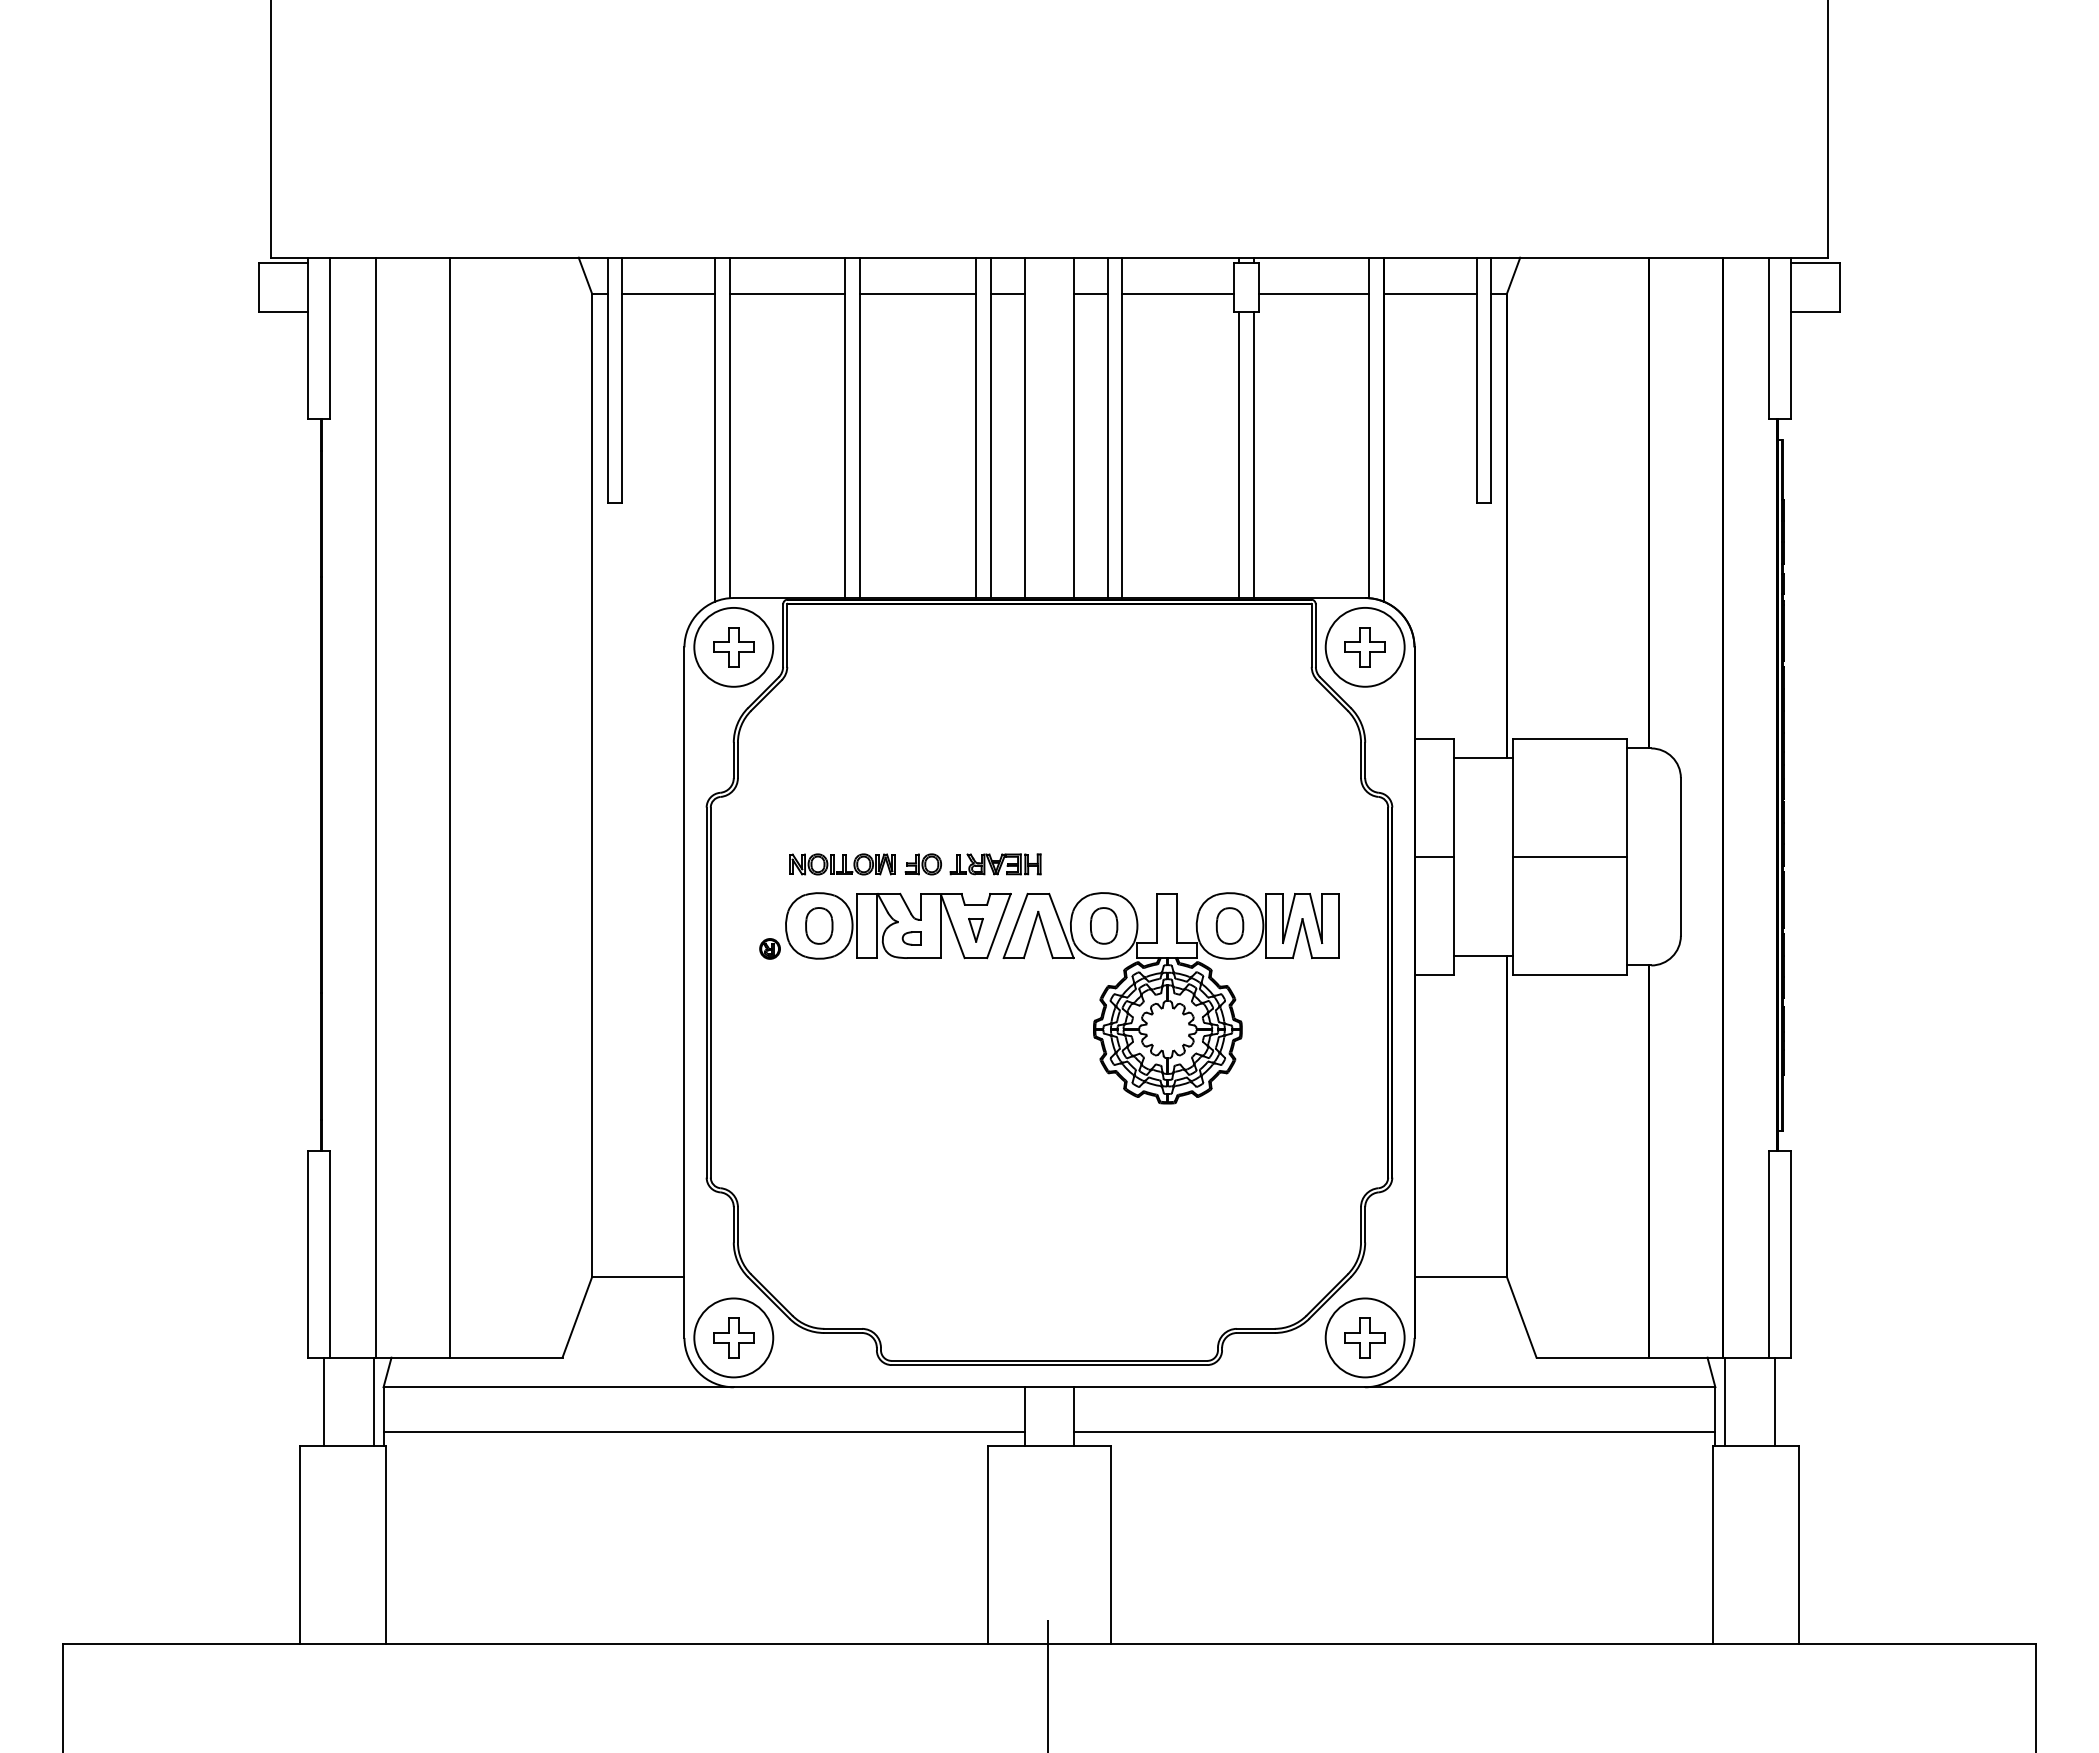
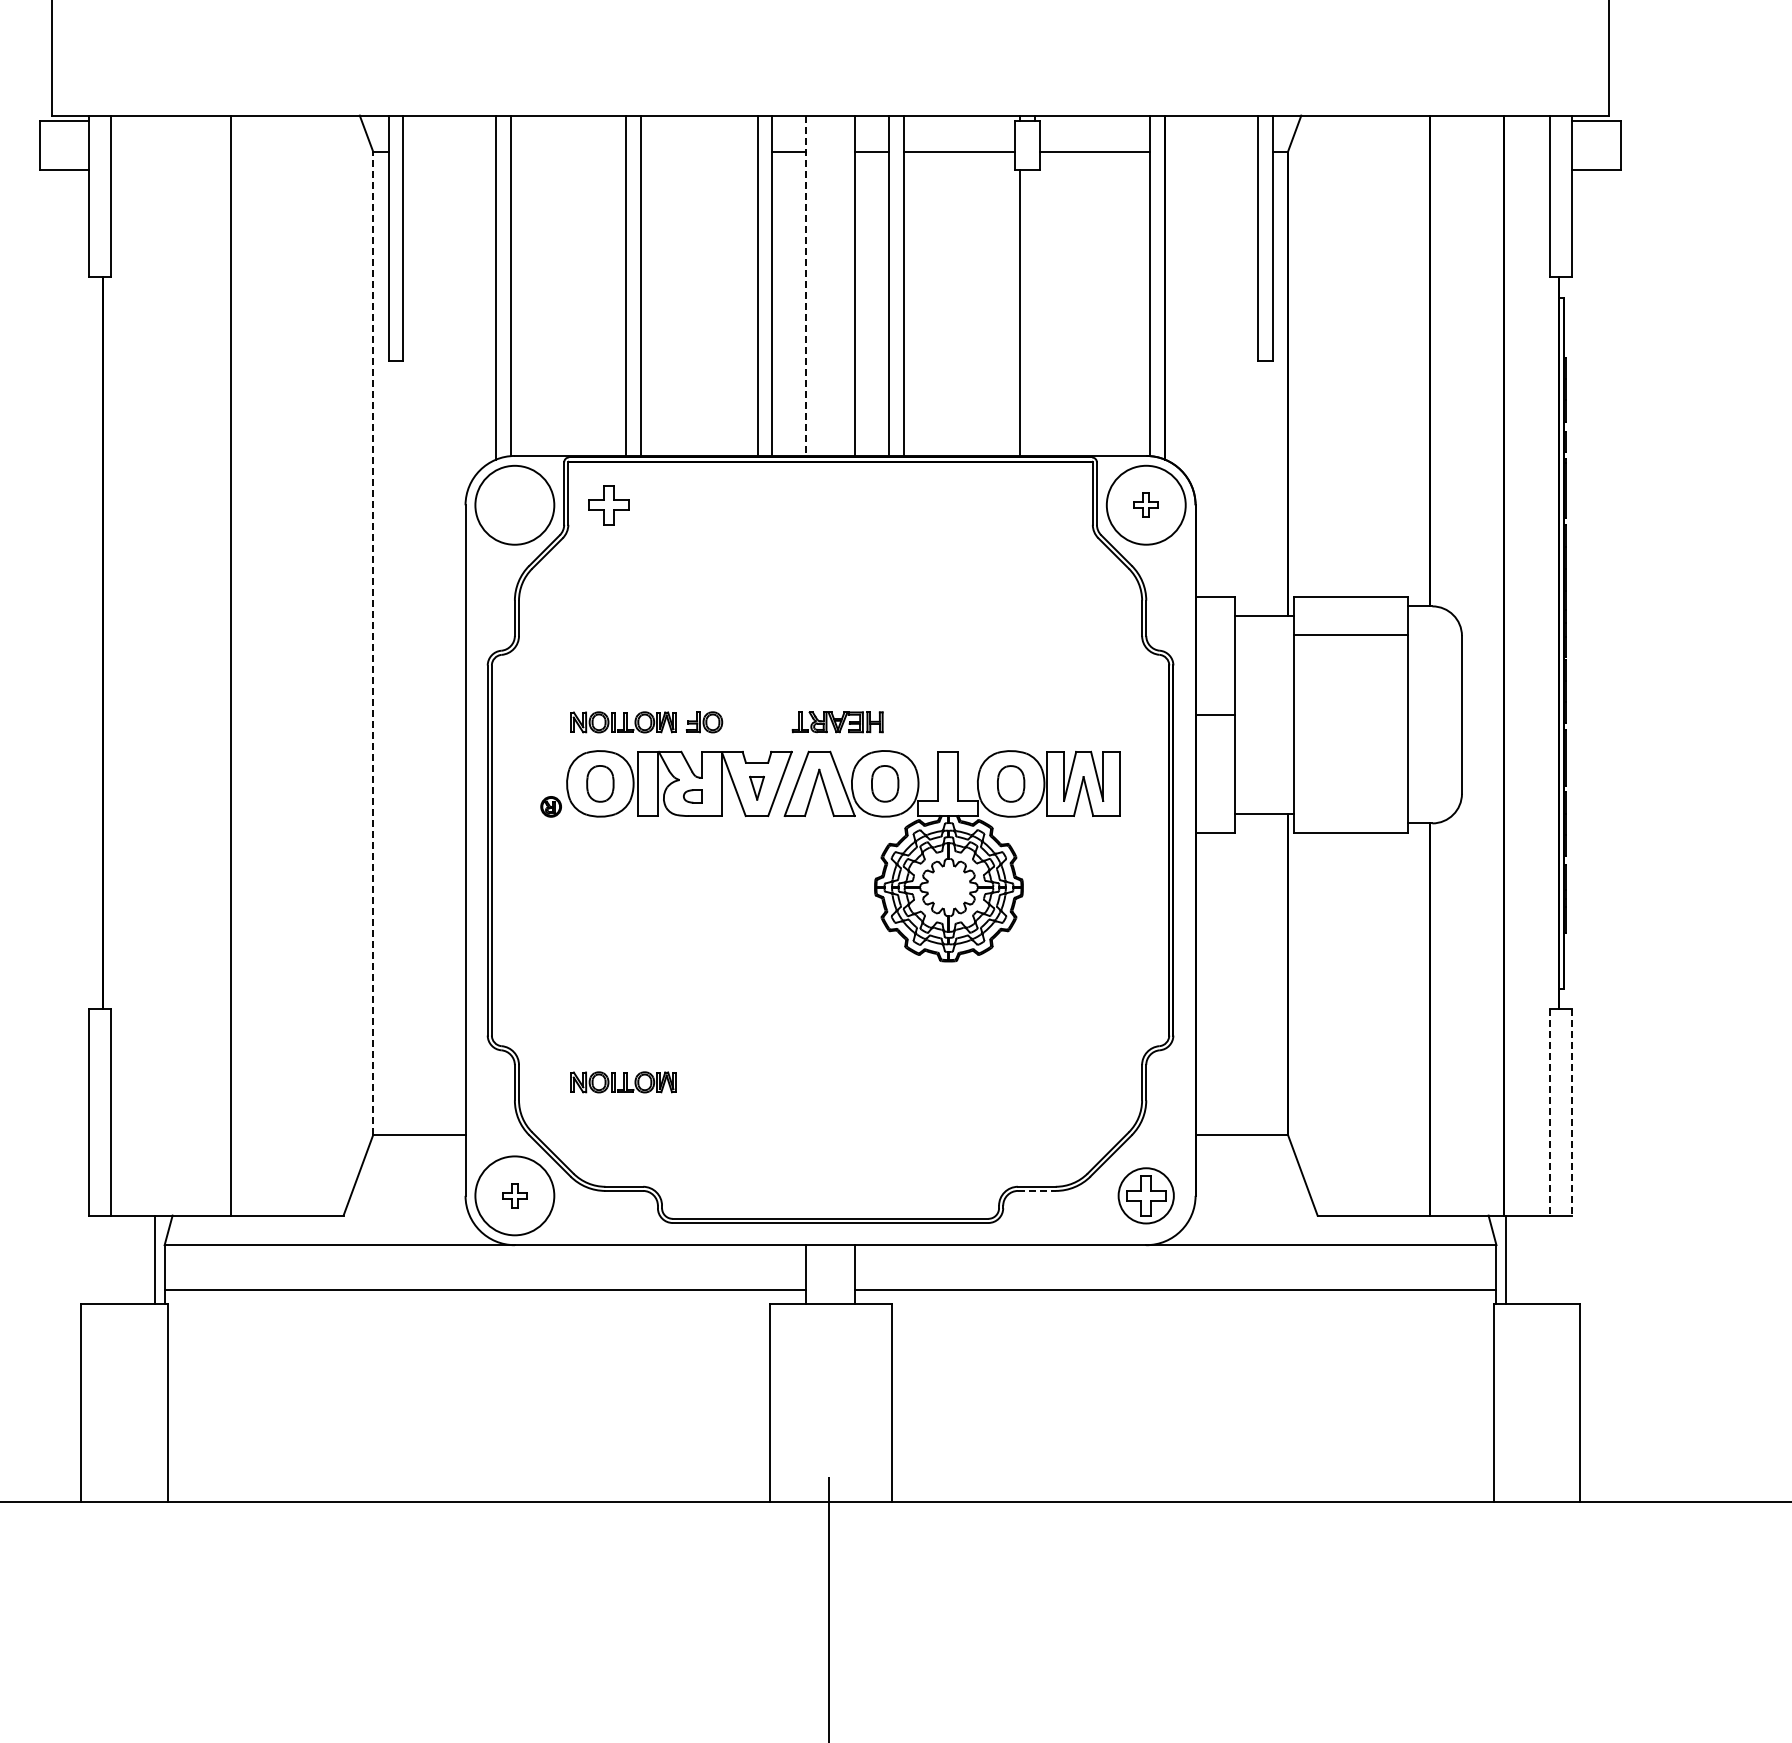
line: (668, 294) -> (449, 152), removed
line: (787, 294) -> (568, 152), removed
line: (918, 294) -> (699, 152), removed
line: (1429, 294) -> (1210, 152), removed
line: (1024, 428) -> (805, 286), solid -> dashed
line: (1253, 454) -> (1034, 312), removed
part: (733, 647) -> (608, 505), moved
part: (1364, 647) -> (1145, 505), size x0.6
line: (592, 784) -> (373, 642), solid -> dashed
line: (376, 807) -> (157, 665), removed
line: (1569, 856) -> (1350, 634), moved
part: (995, 864) -> (837, 722), moved
part: (842, 1224) -> (623, 1082), added
line: (1768, 1255) -> (1549, 1113), solid -> dashed
line: (1790, 1255) -> (1571, 1113), solid -> dashed
line: (1255, 1333) -> (1036, 1191), solid -> dashed
part: (733, 1337) -> (514, 1195), size x0.6
circle: (1364, 1337) -> (1145, 1195), size x0.7
line: (324, 1401) -> (105, 1259), removed
line: (1774, 1401) -> (1555, 1259), removed

